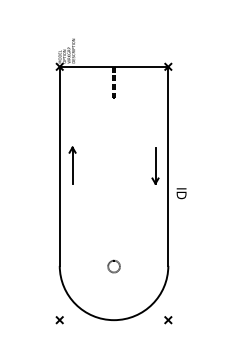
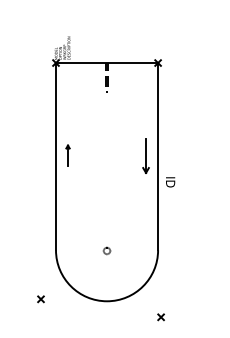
part: (71, 165) -> (67, 155), size x0.6
circle: (113, 266) -> (106, 250), size x0.6
part: (59, 320) -> (40, 299), moved
part: (167, 320) -> (160, 317), moved

